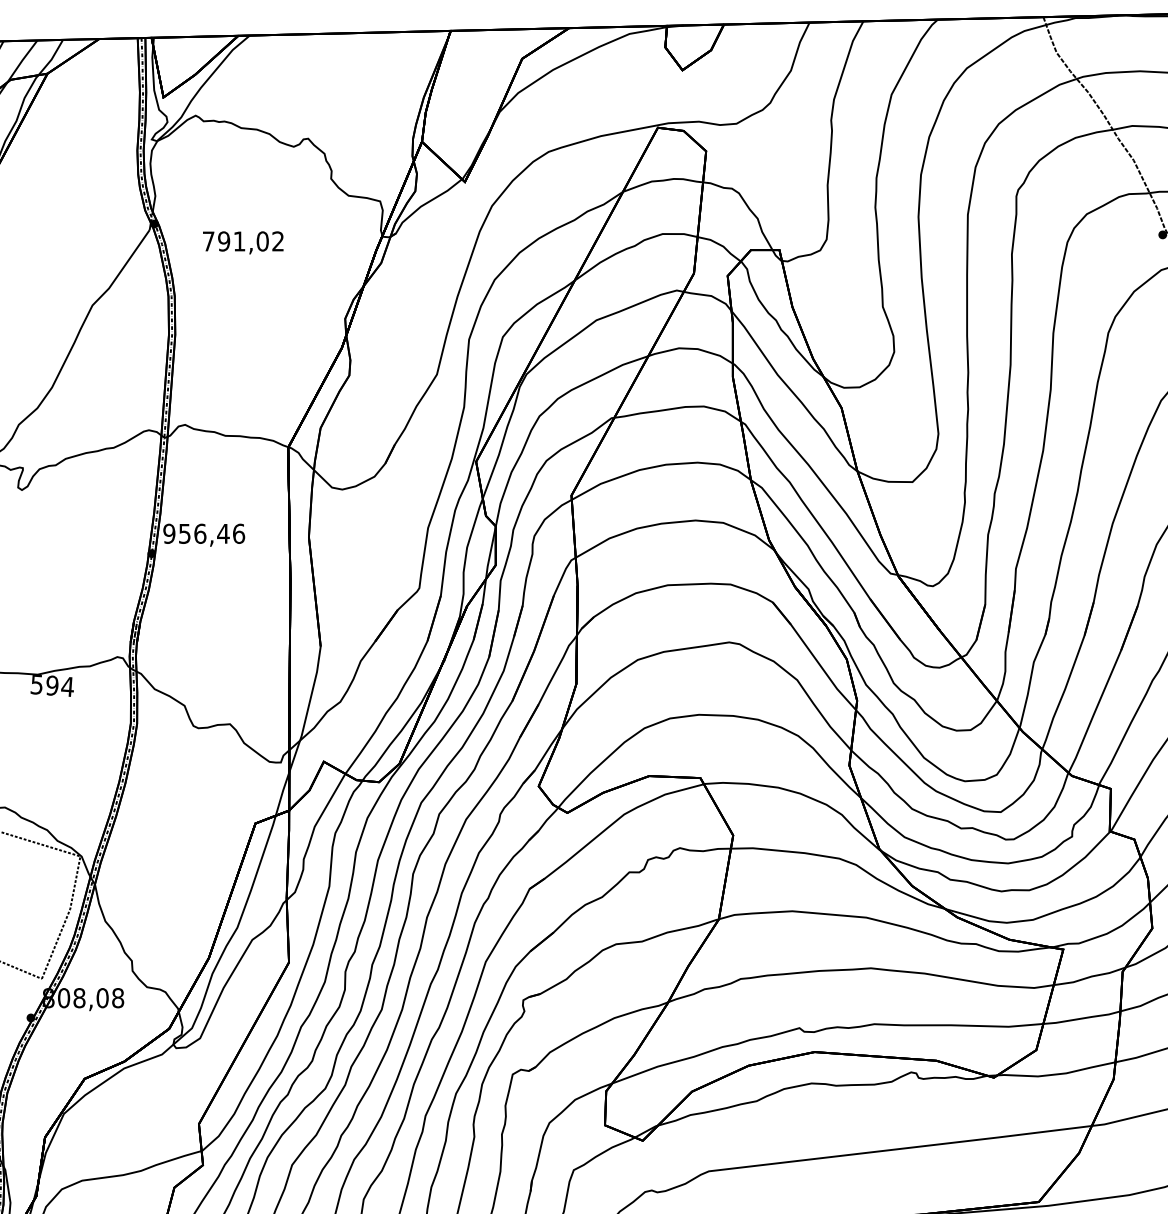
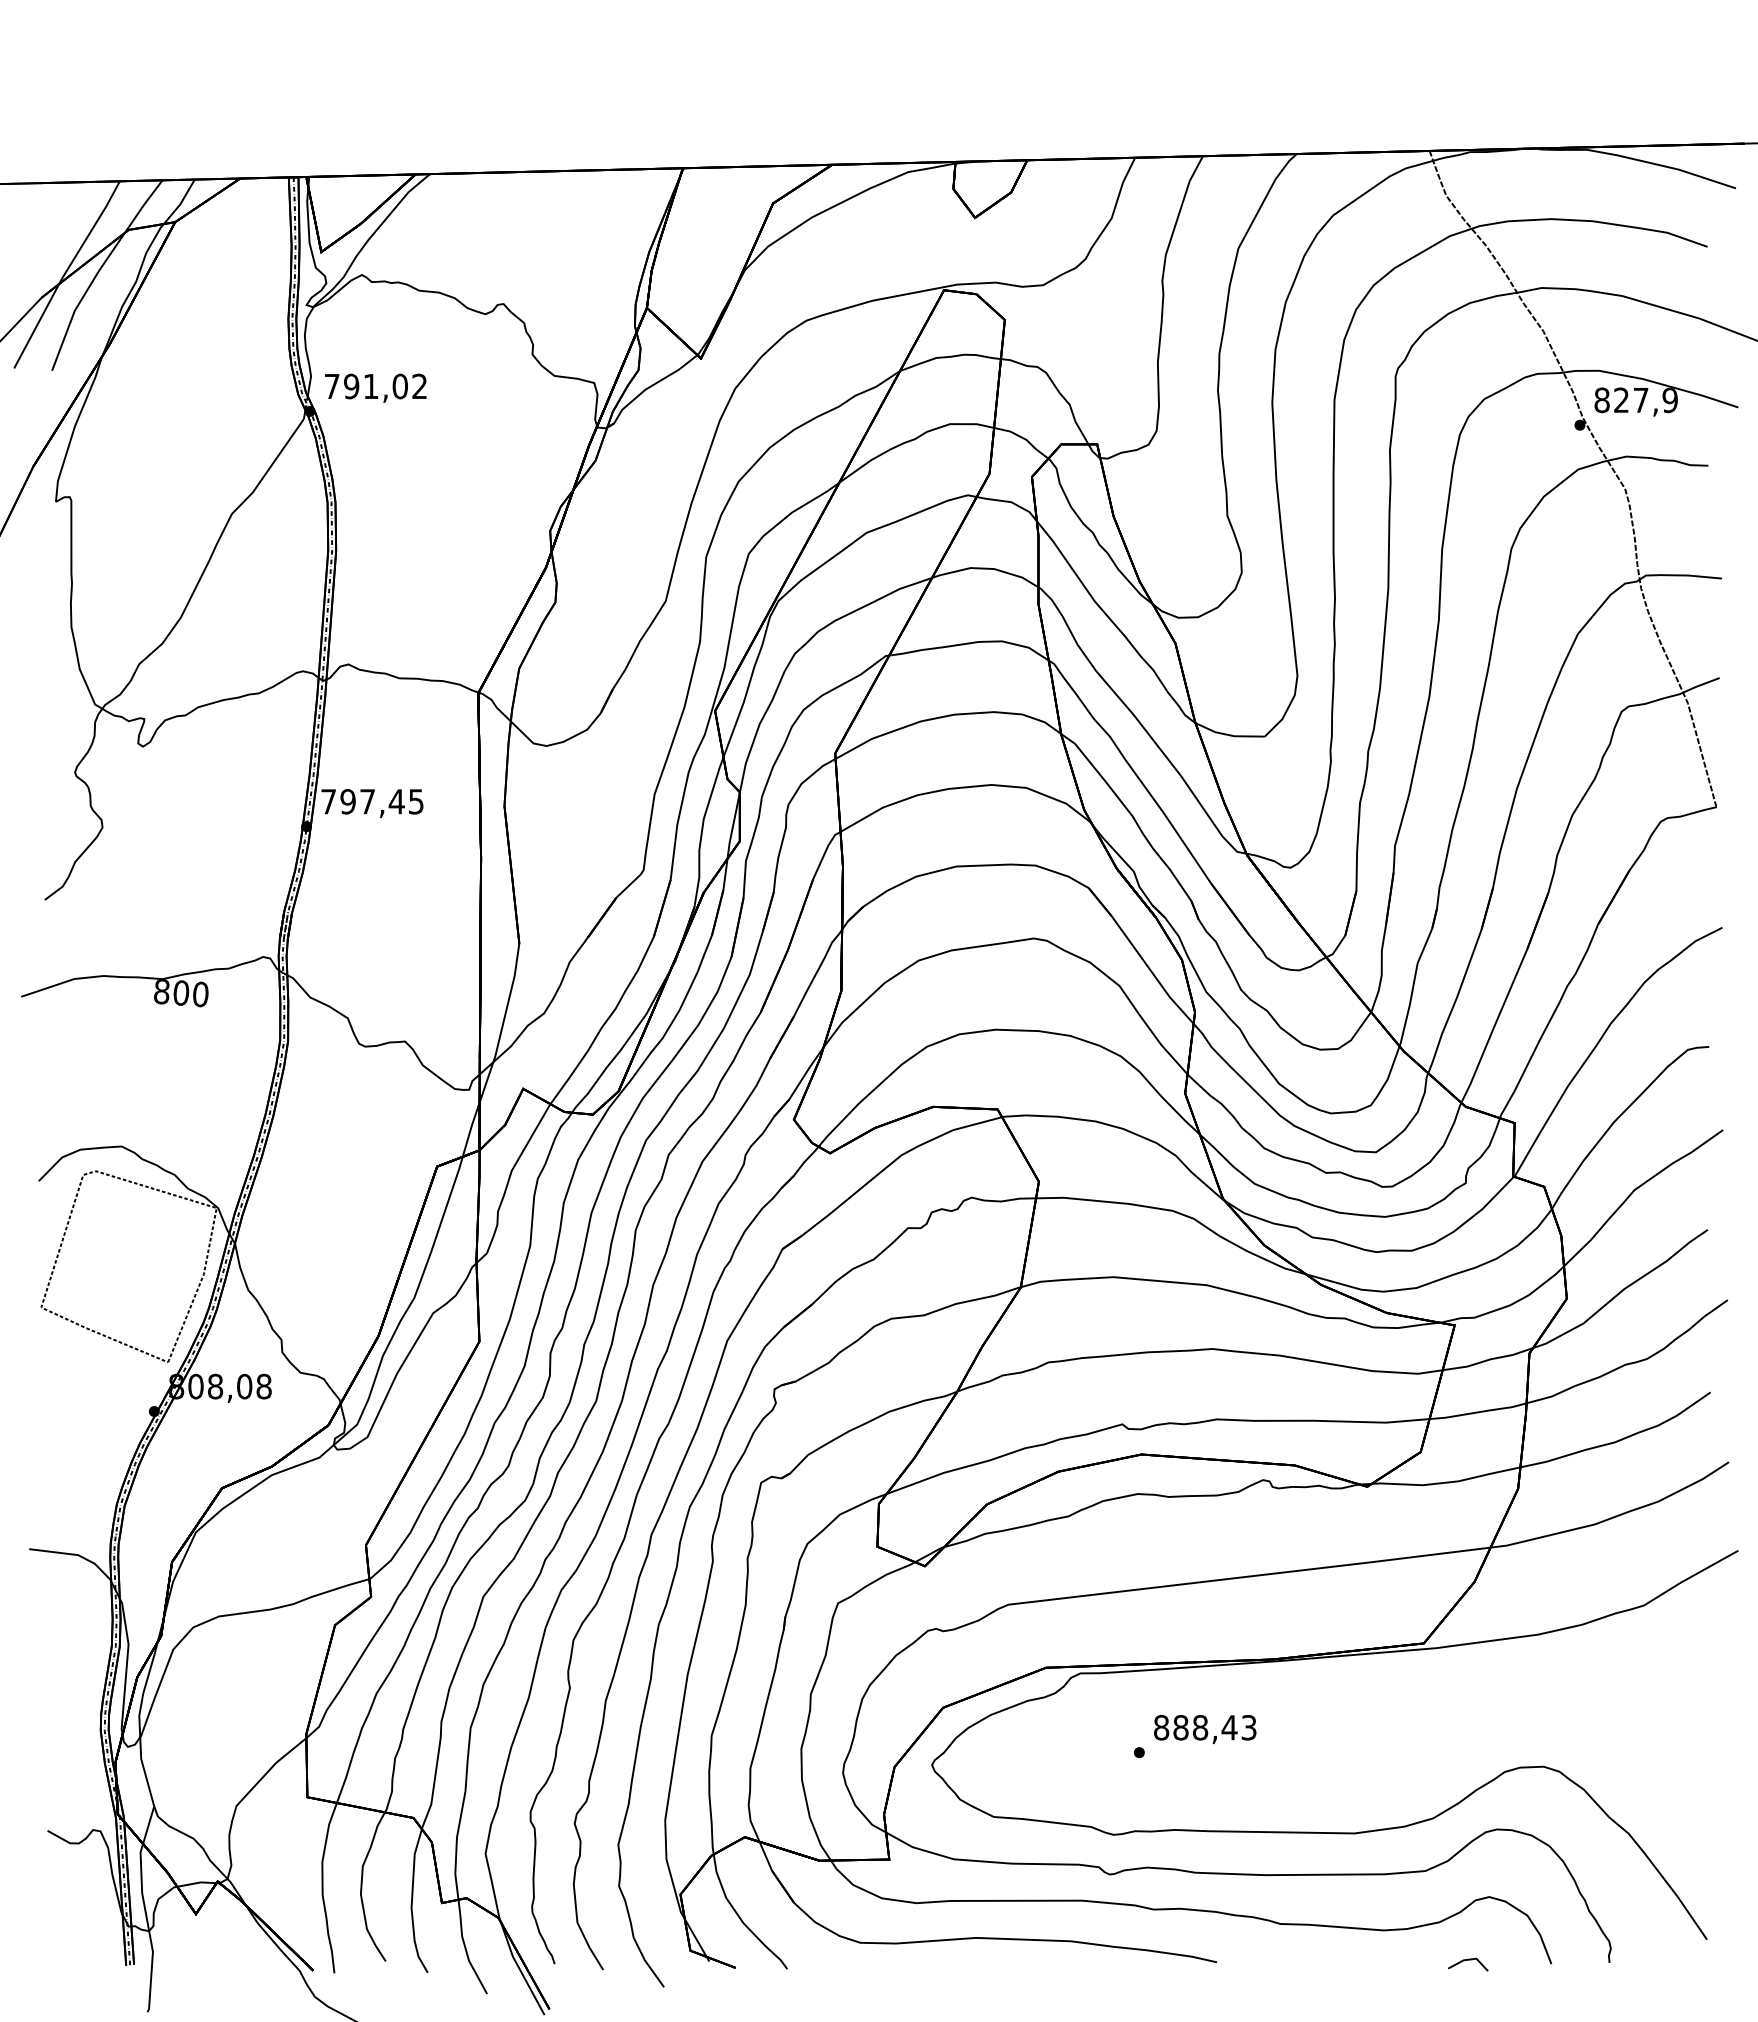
text: (243, 242) -> (375, 387), moved
text: (204, 533) -> (372, 801), 956,46 -> 797,45
text: (51, 686) -> (180, 993), 594 -> 800

